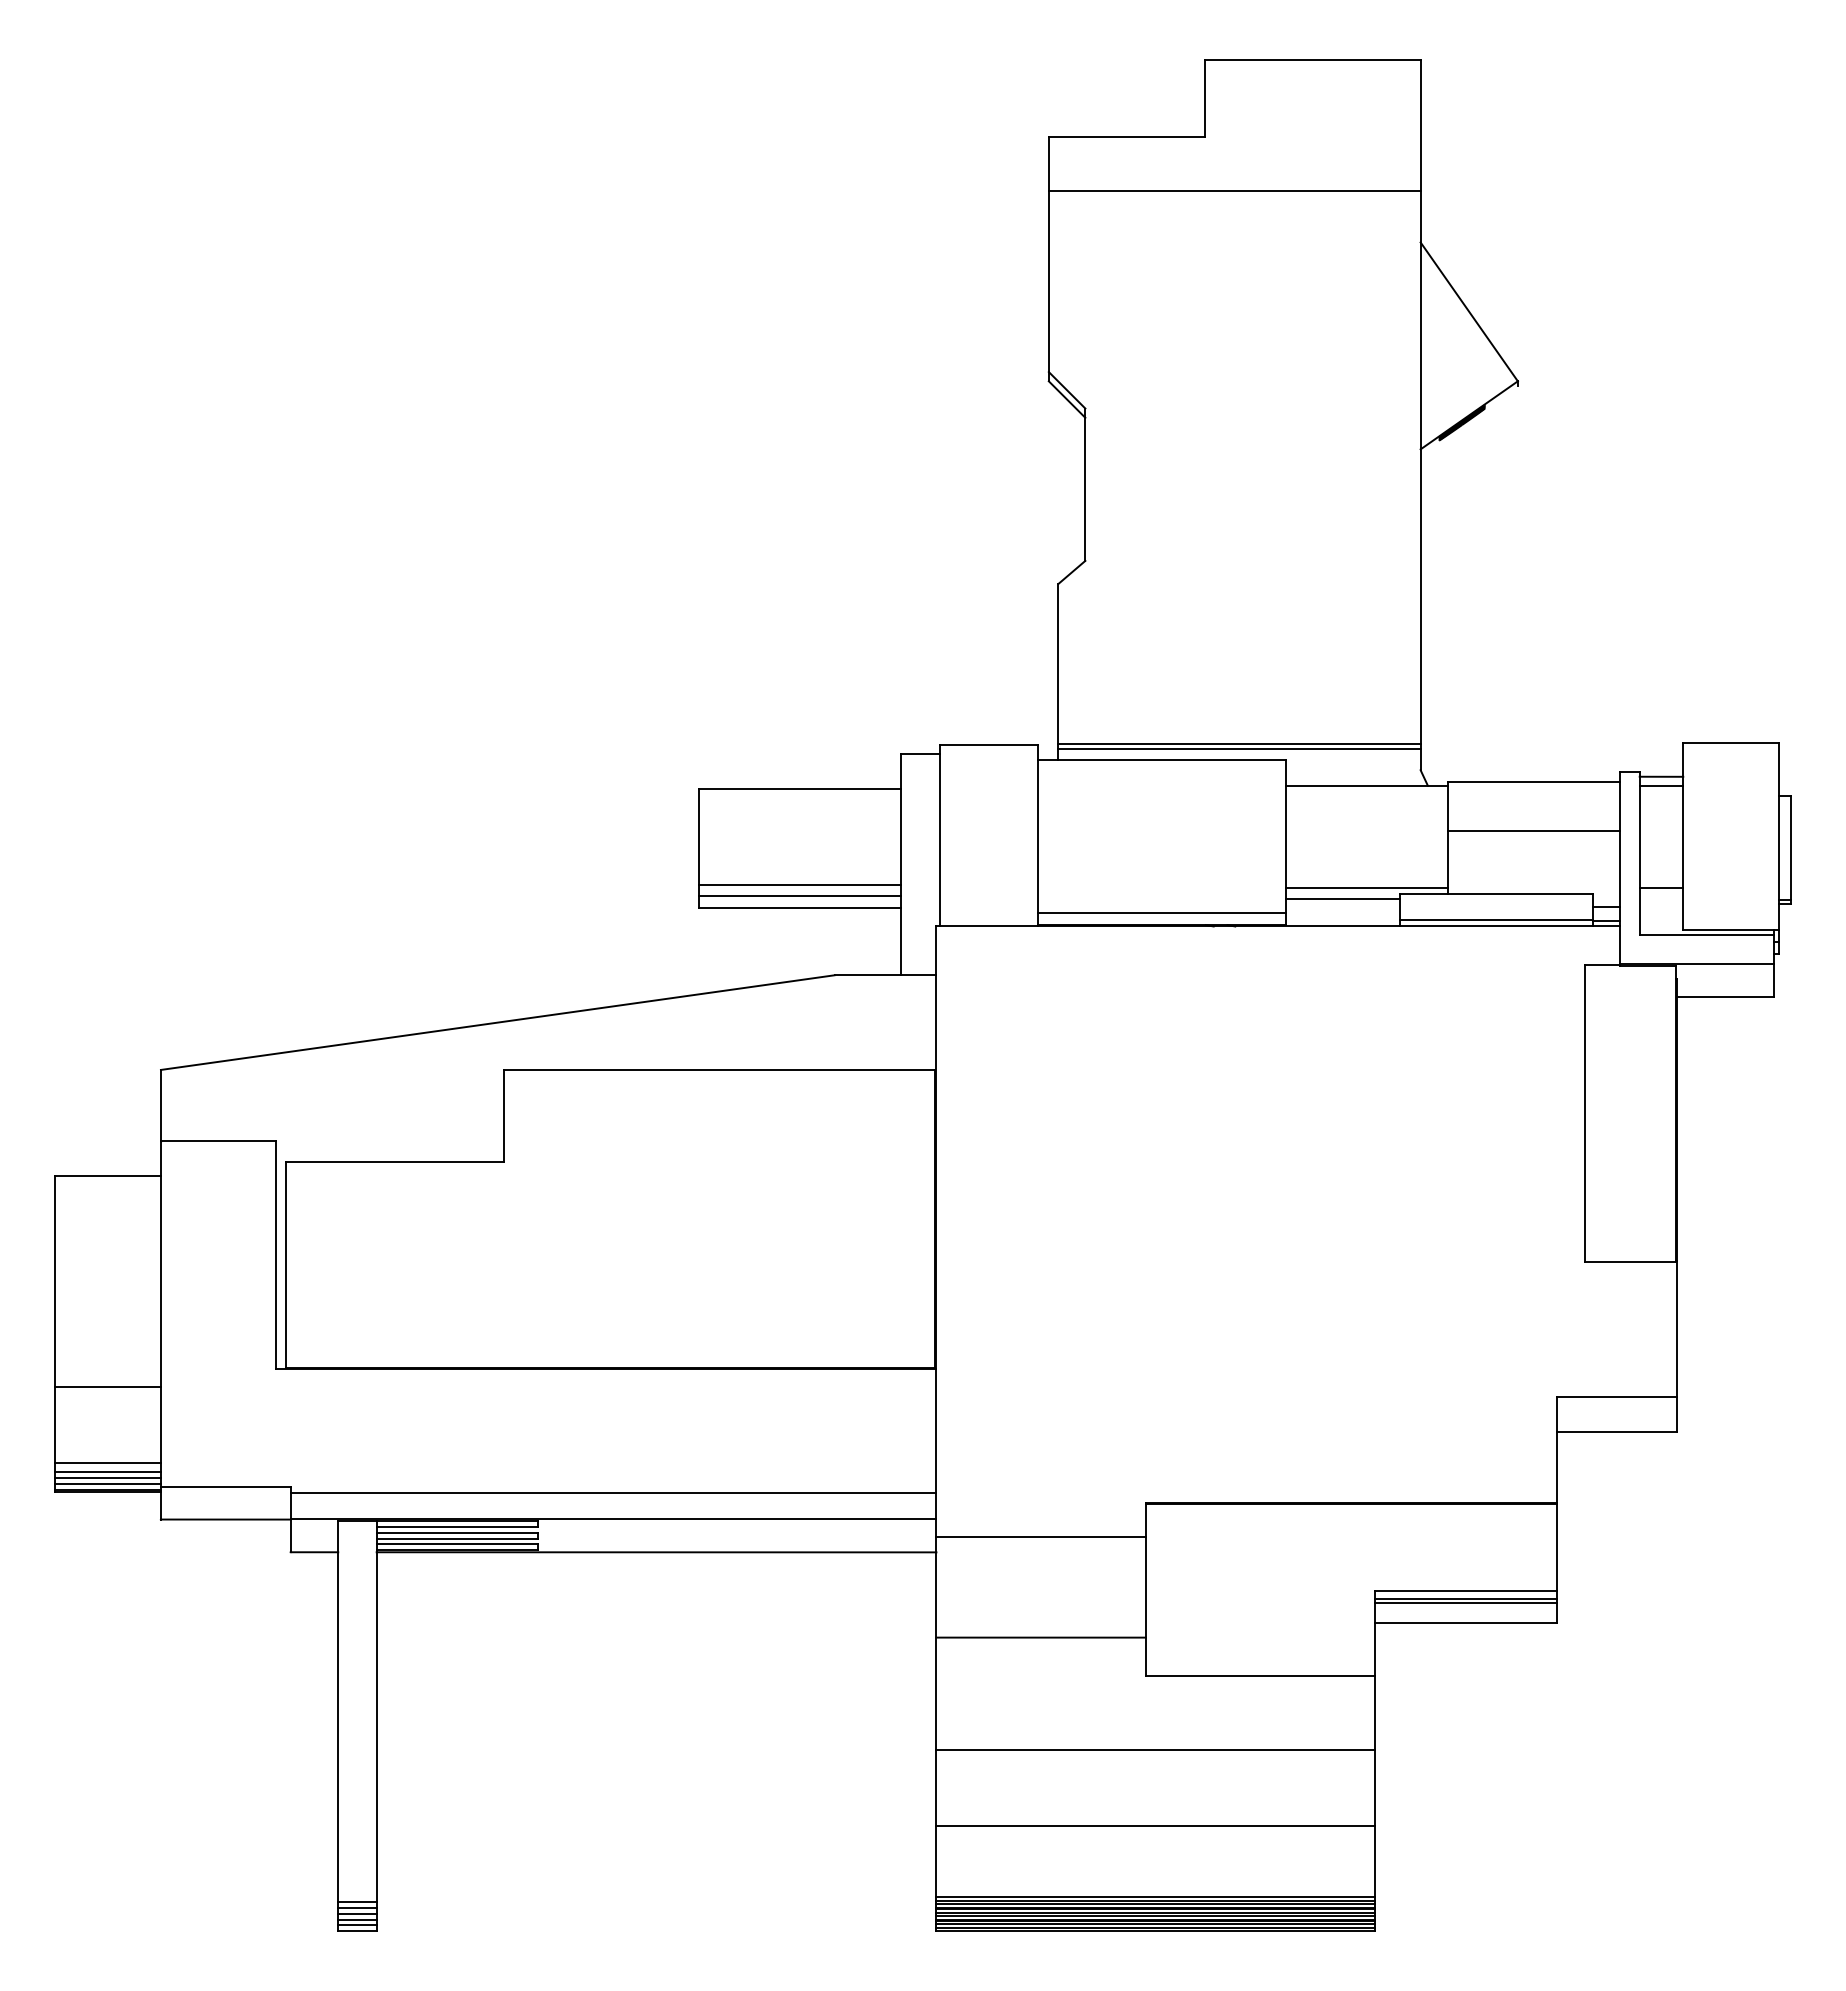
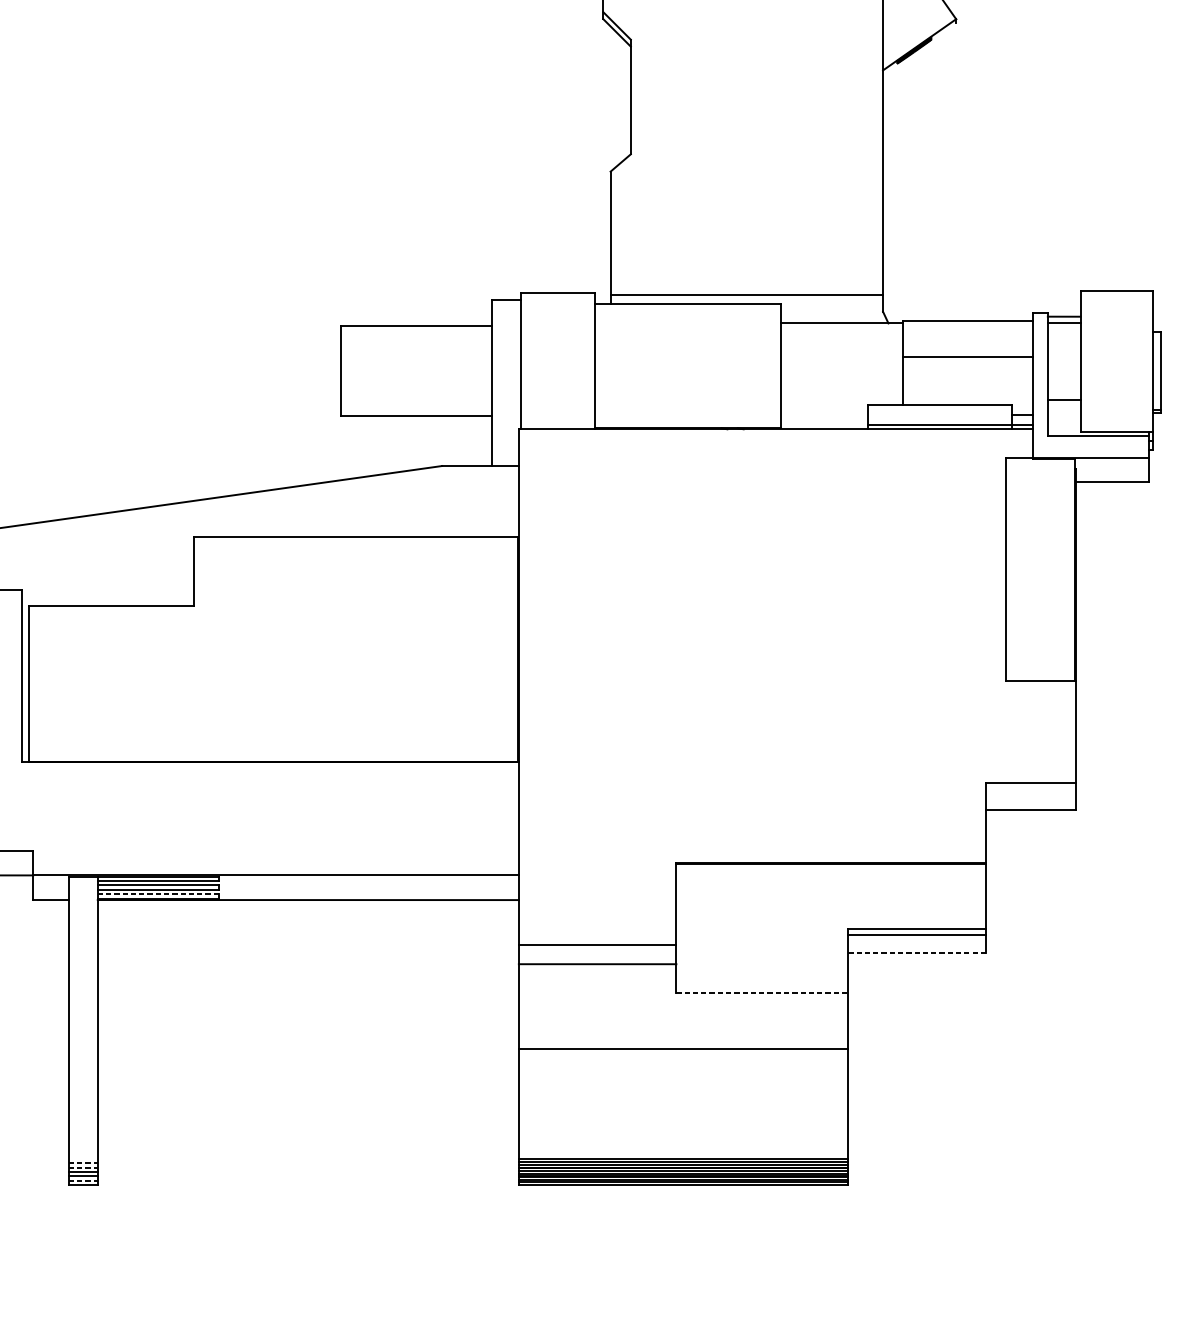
line: (1239, 743) -> (746, 291), removed
line: (800, 884) -> (416, 397), removed
line: (1366, 887) -> (842, 399), removed
line: (800, 896) -> (416, 406), removed
line: (1342, 899) -> (824, 409), removed
line: (1161, 913) -> (688, 419), removed
line: (613, 1493) -> (275, 855), removed
line: (1040, 1536) -> (597, 945), moved
line: (457, 1544) -> (158, 894), solid -> dashed
line: (1465, 1602) -> (916, 937), removed
line: (1466, 1622) -> (917, 952), solid -> dashed
line: (1260, 1676) -> (762, 993), solid -> dashed
line: (1155, 1825) -> (683, 1105), removed
line: (357, 1902) -> (83, 1163), solid -> dashed
line: (357, 1908) -> (83, 1167), solid -> dashed
line: (357, 1925) -> (83, 1180), solid -> dashed

